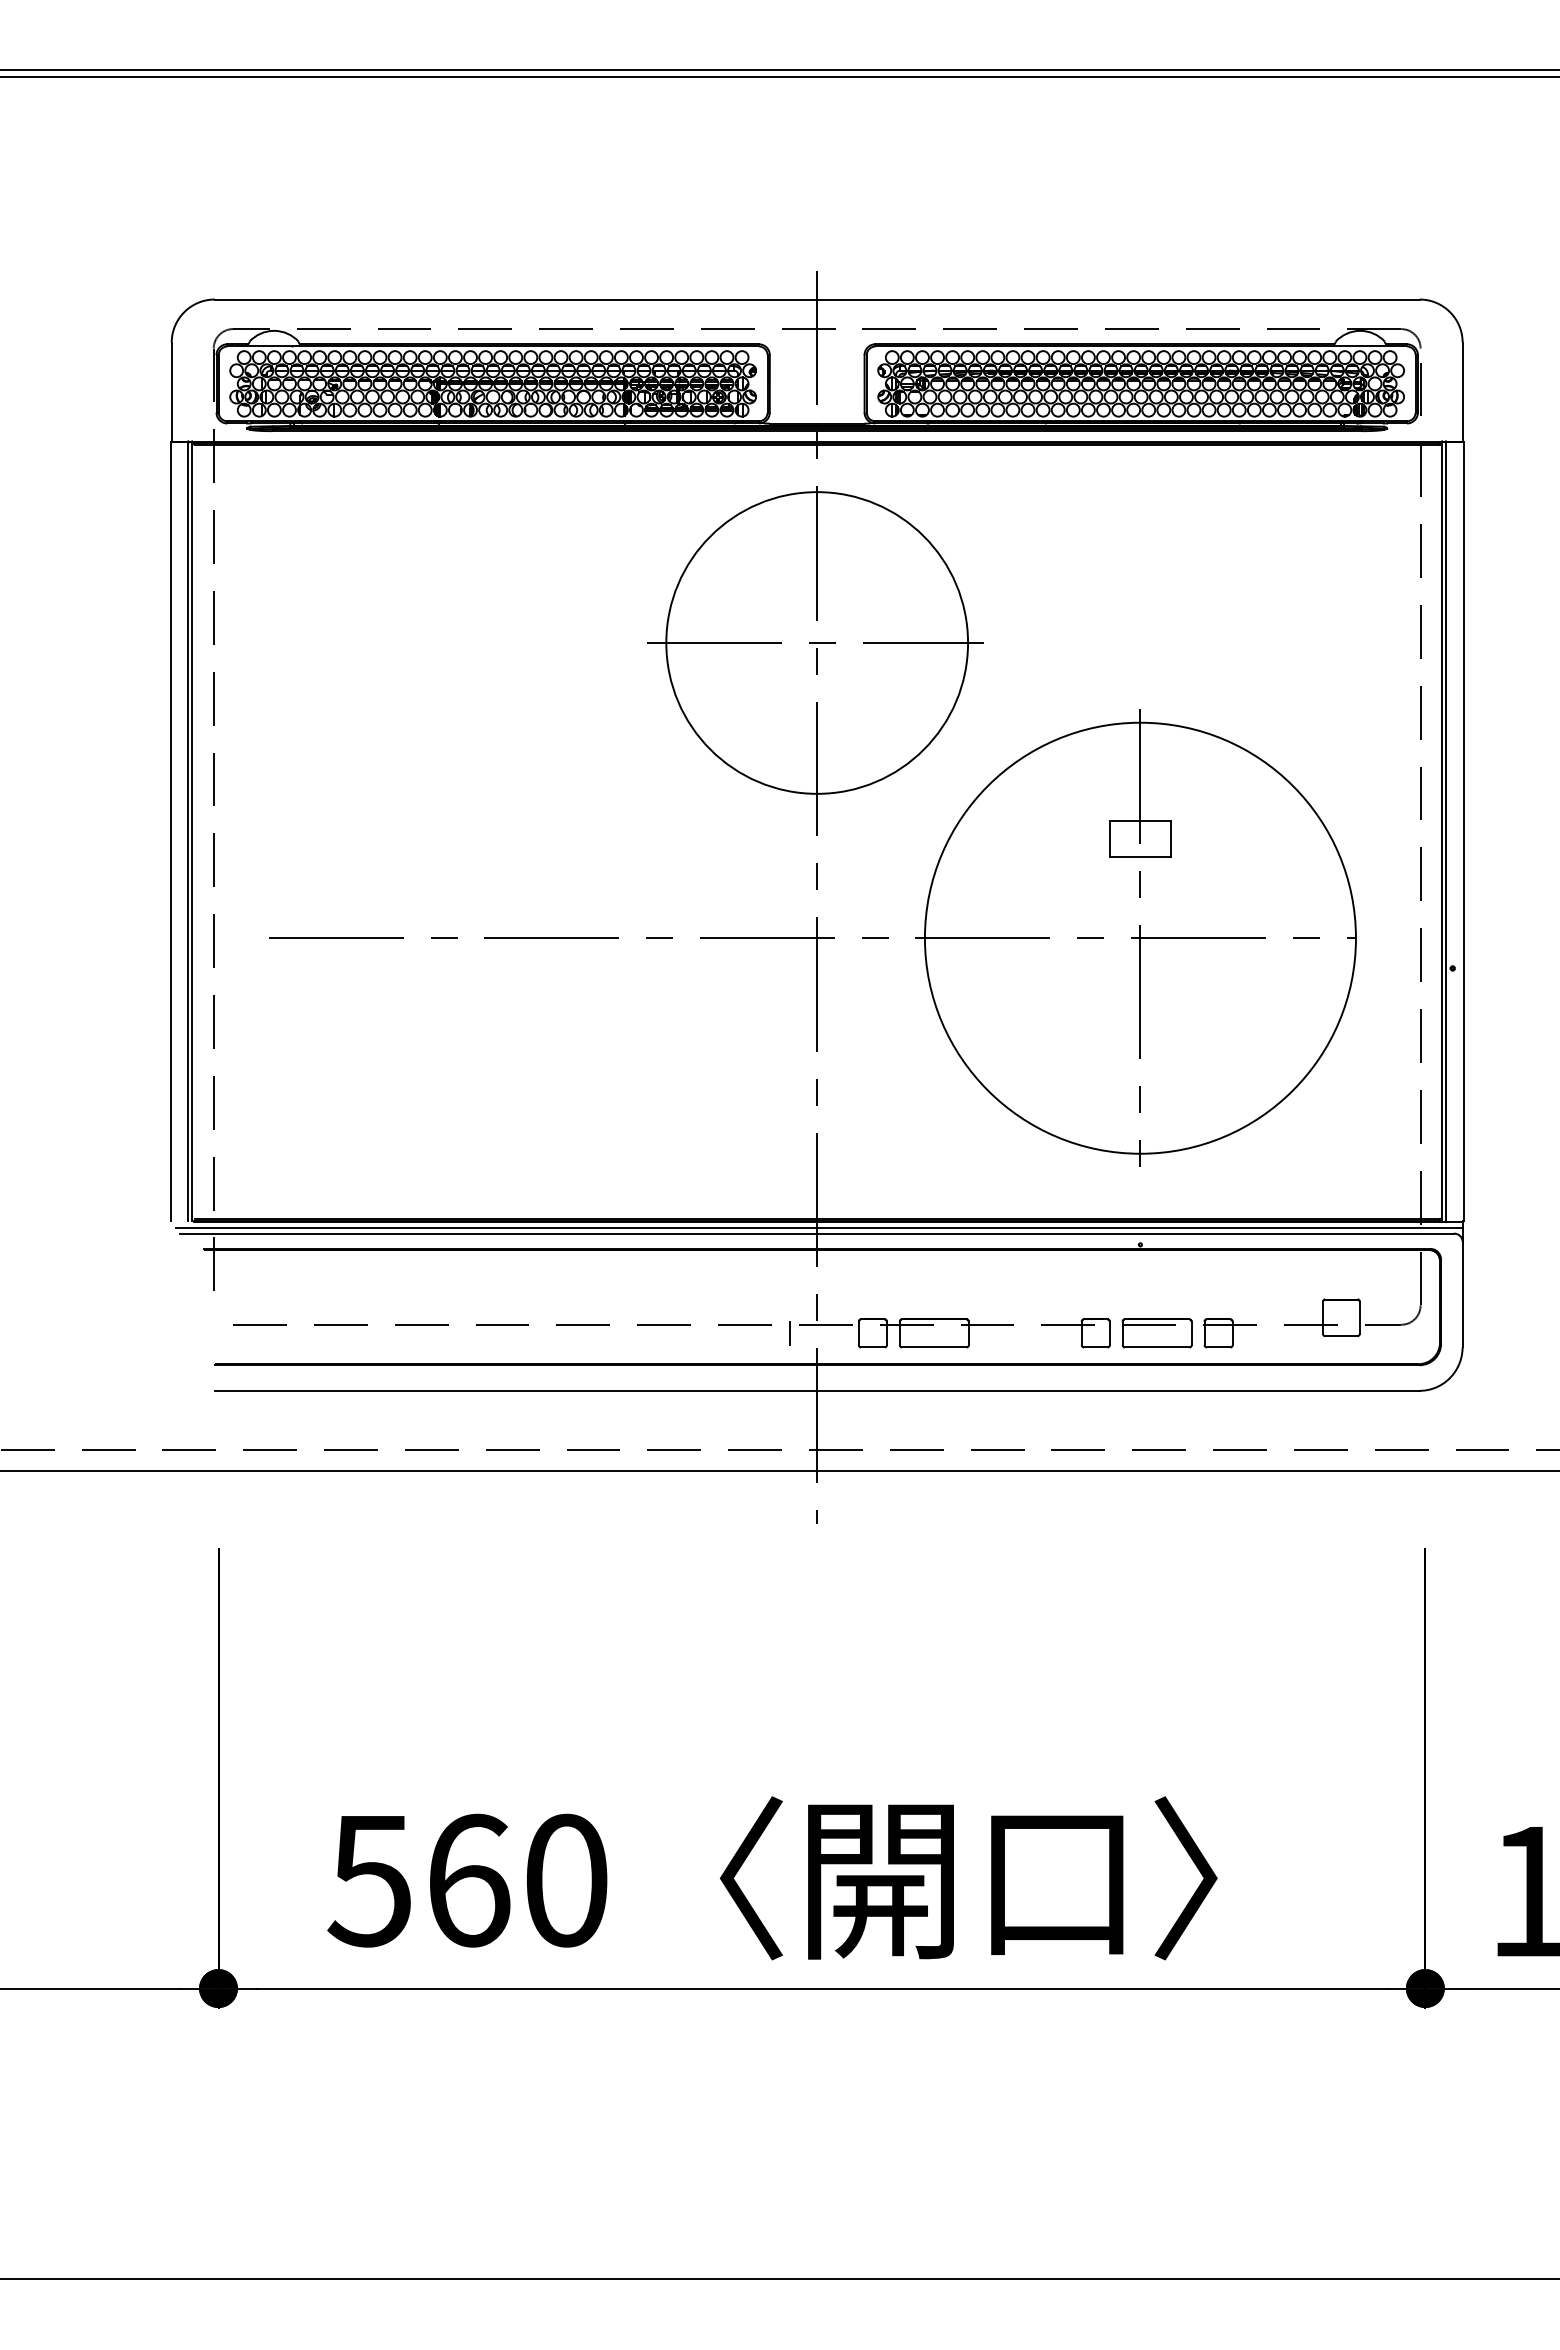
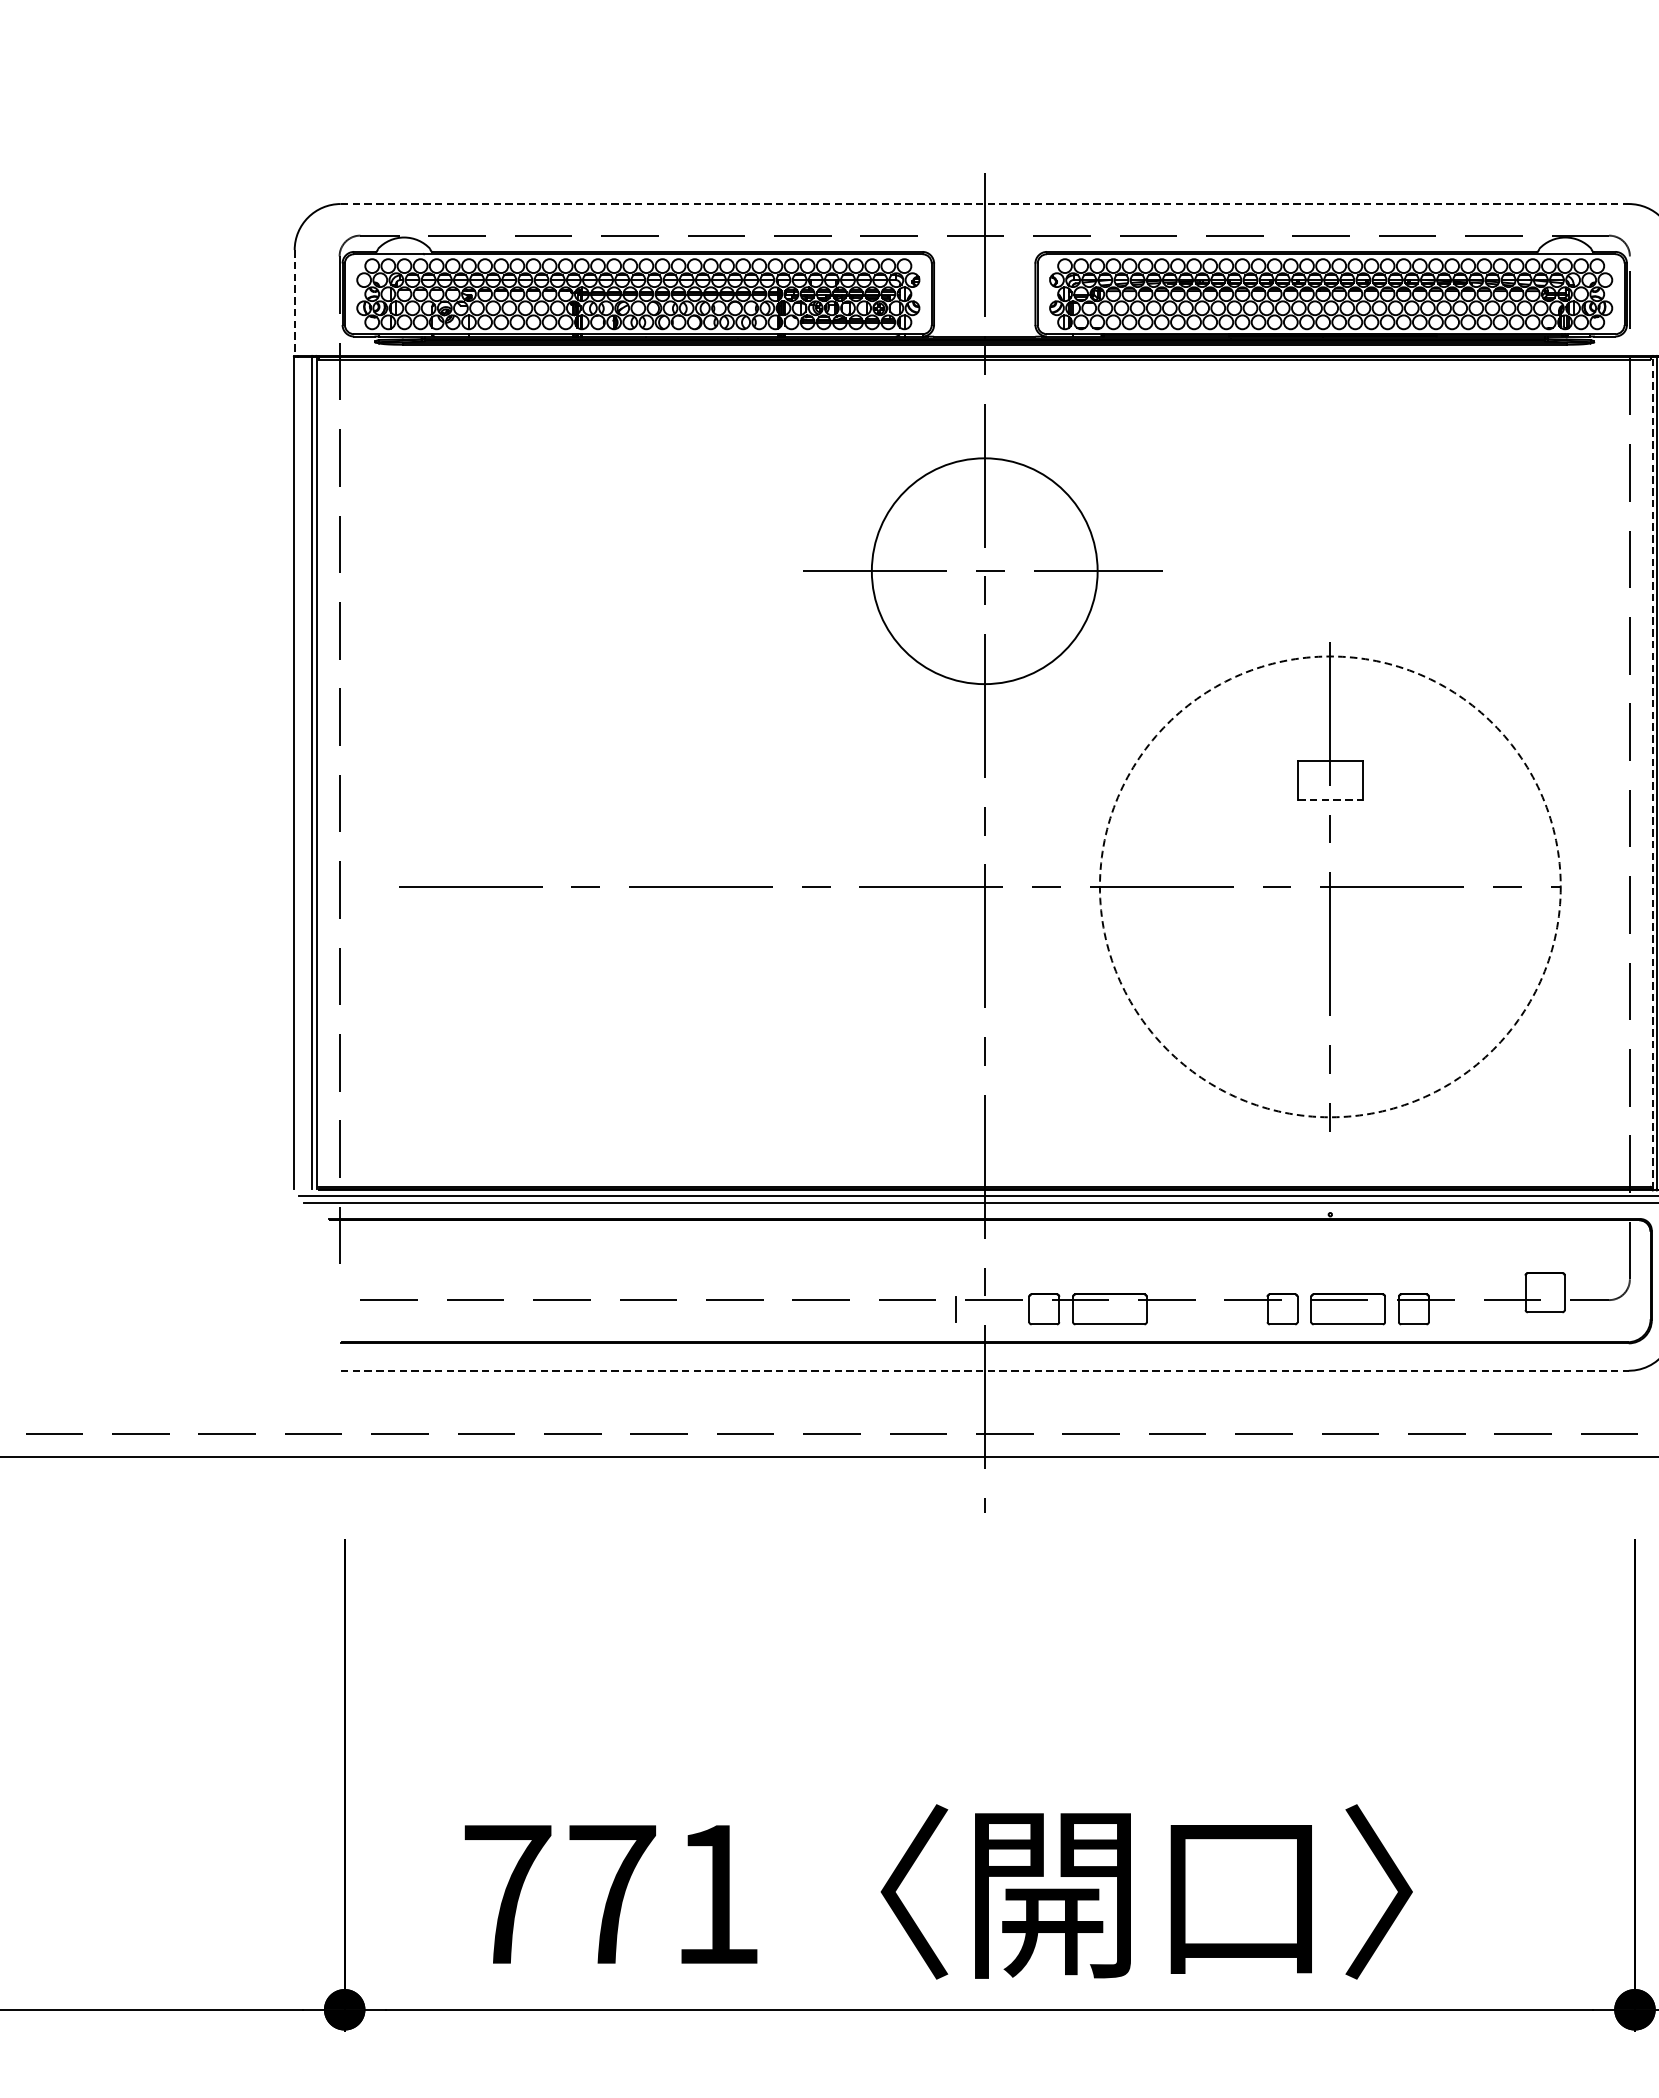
line: (817, 299) -> (985, 204), solid -> dashed
line: (171, 392) -> (294, 303), solid -> dashed
circle: (817, 642) -> (985, 570), size x0.7
line: (1441, 831) -> (1652, 772), solid -> dashed
line: (1140, 857) -> (1330, 800), solid -> dashed
circle: (1139, 937) -> (1329, 886), solid -> dashed
line: (817, 1390) -> (985, 1370), solid -> dashed
text: (467, 1880) -> (610, 1894), 560 -> 771

